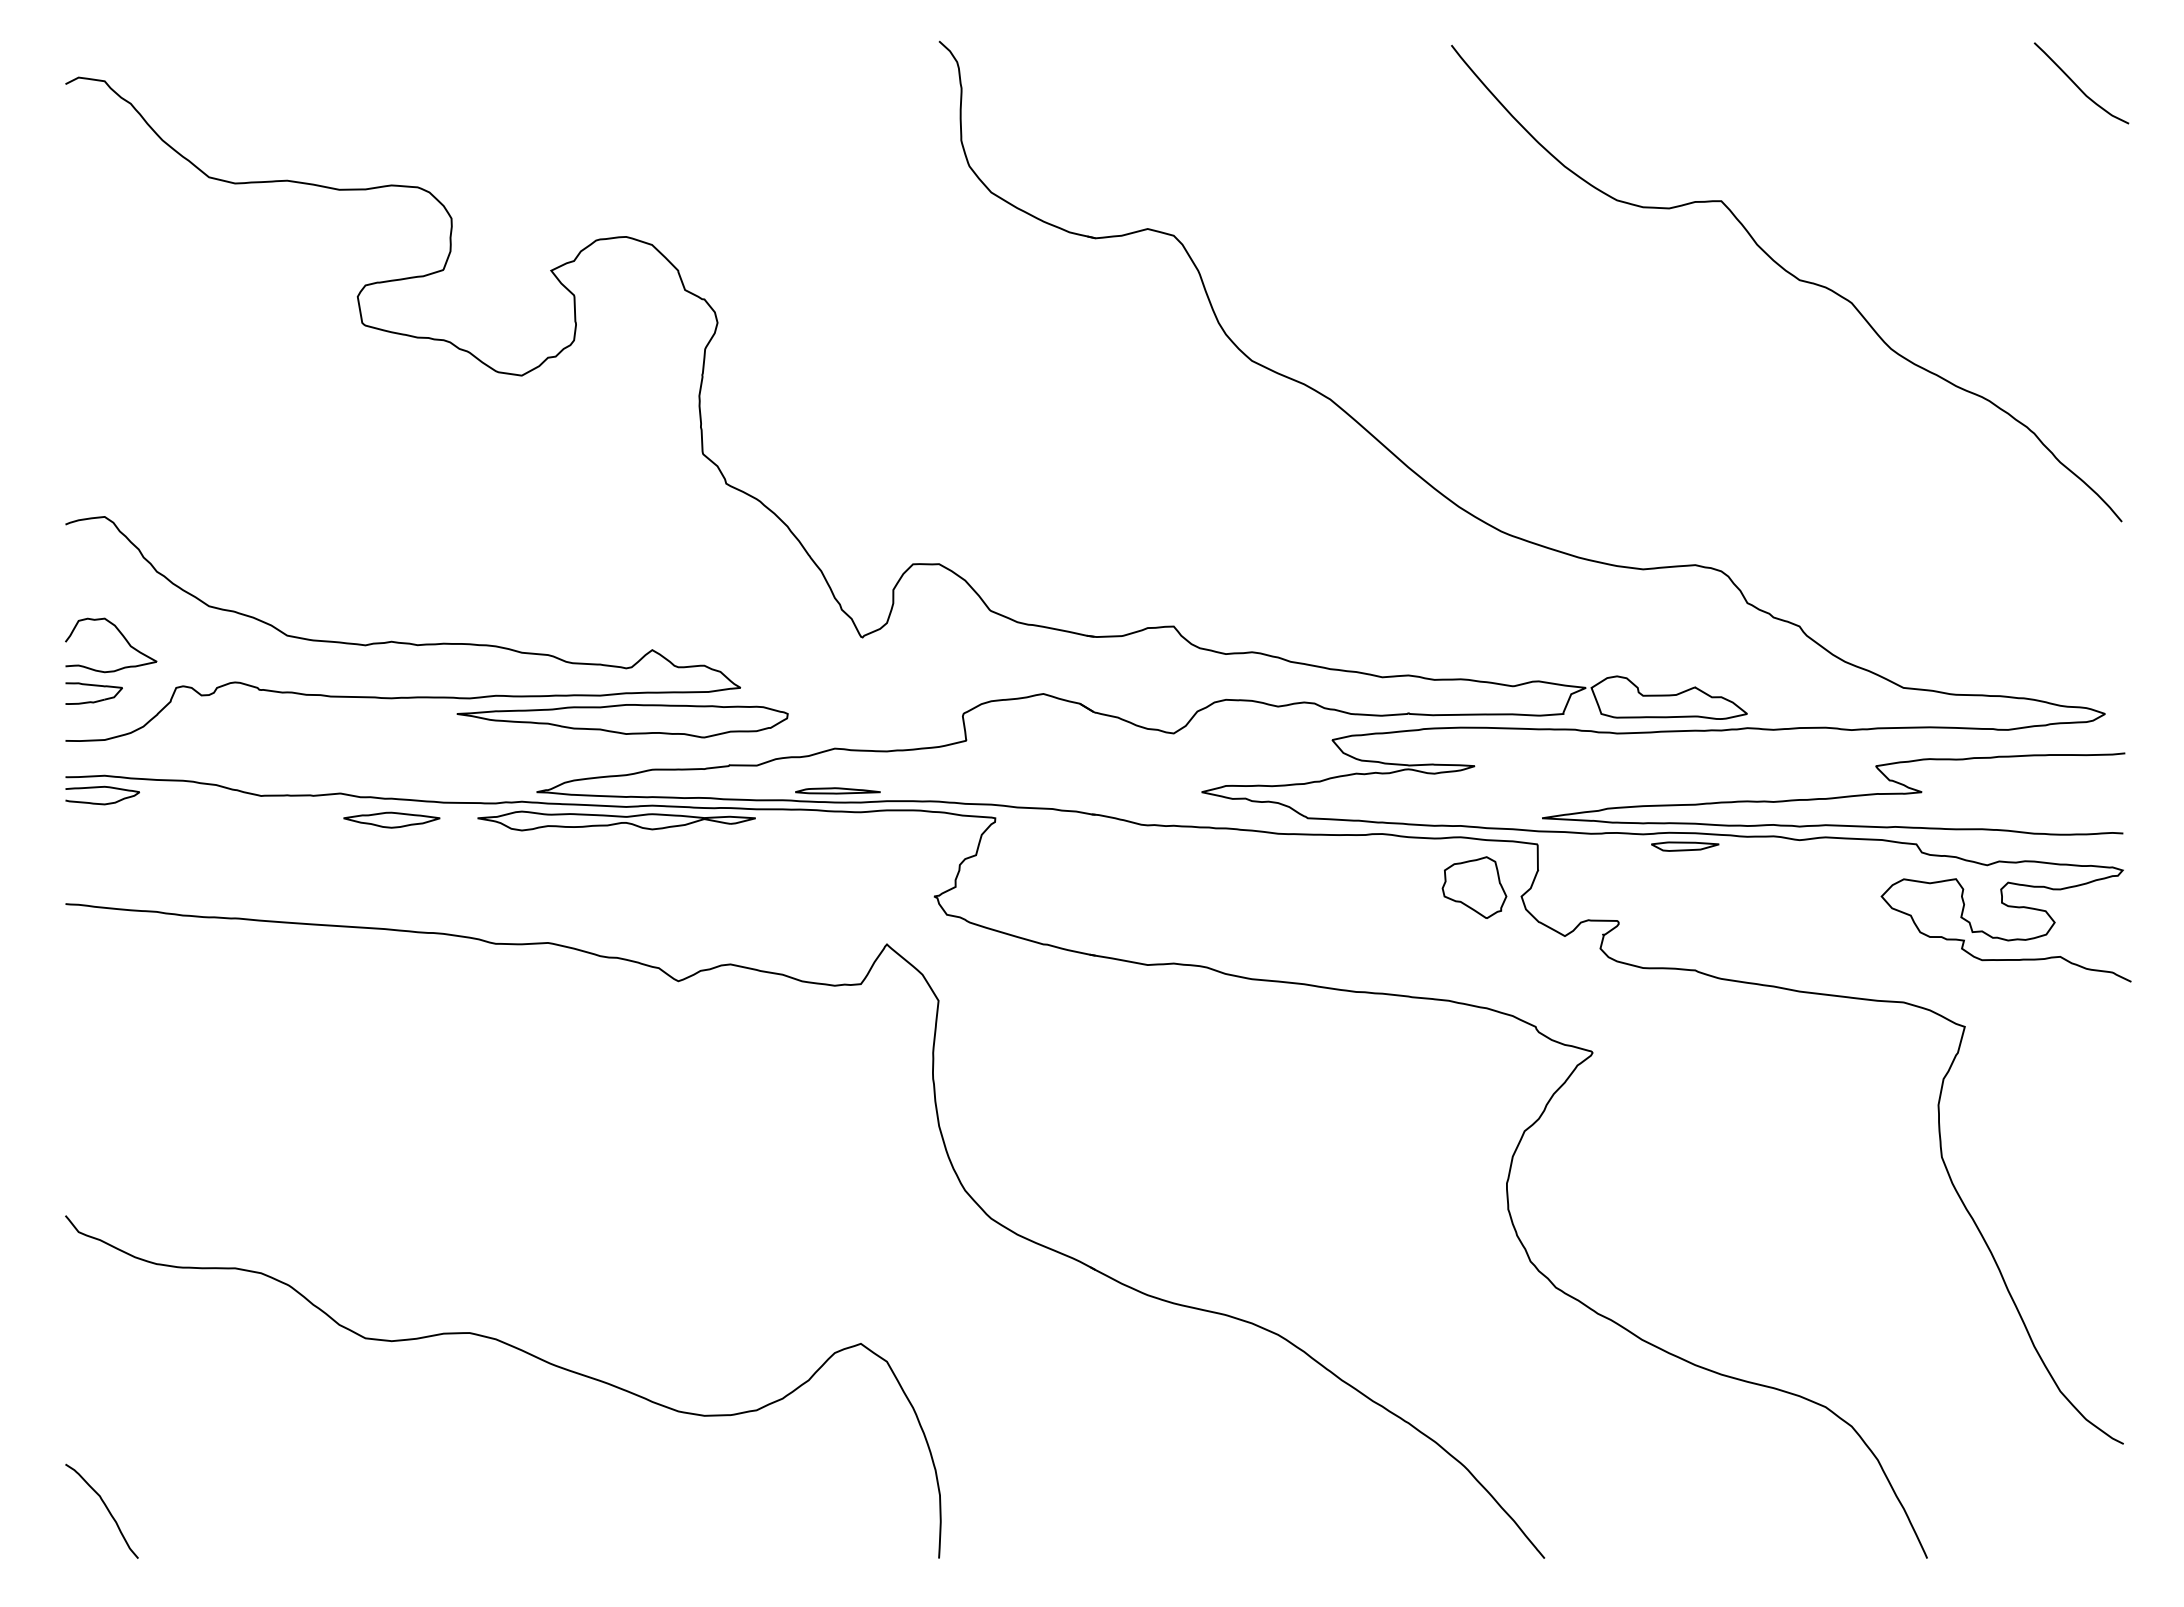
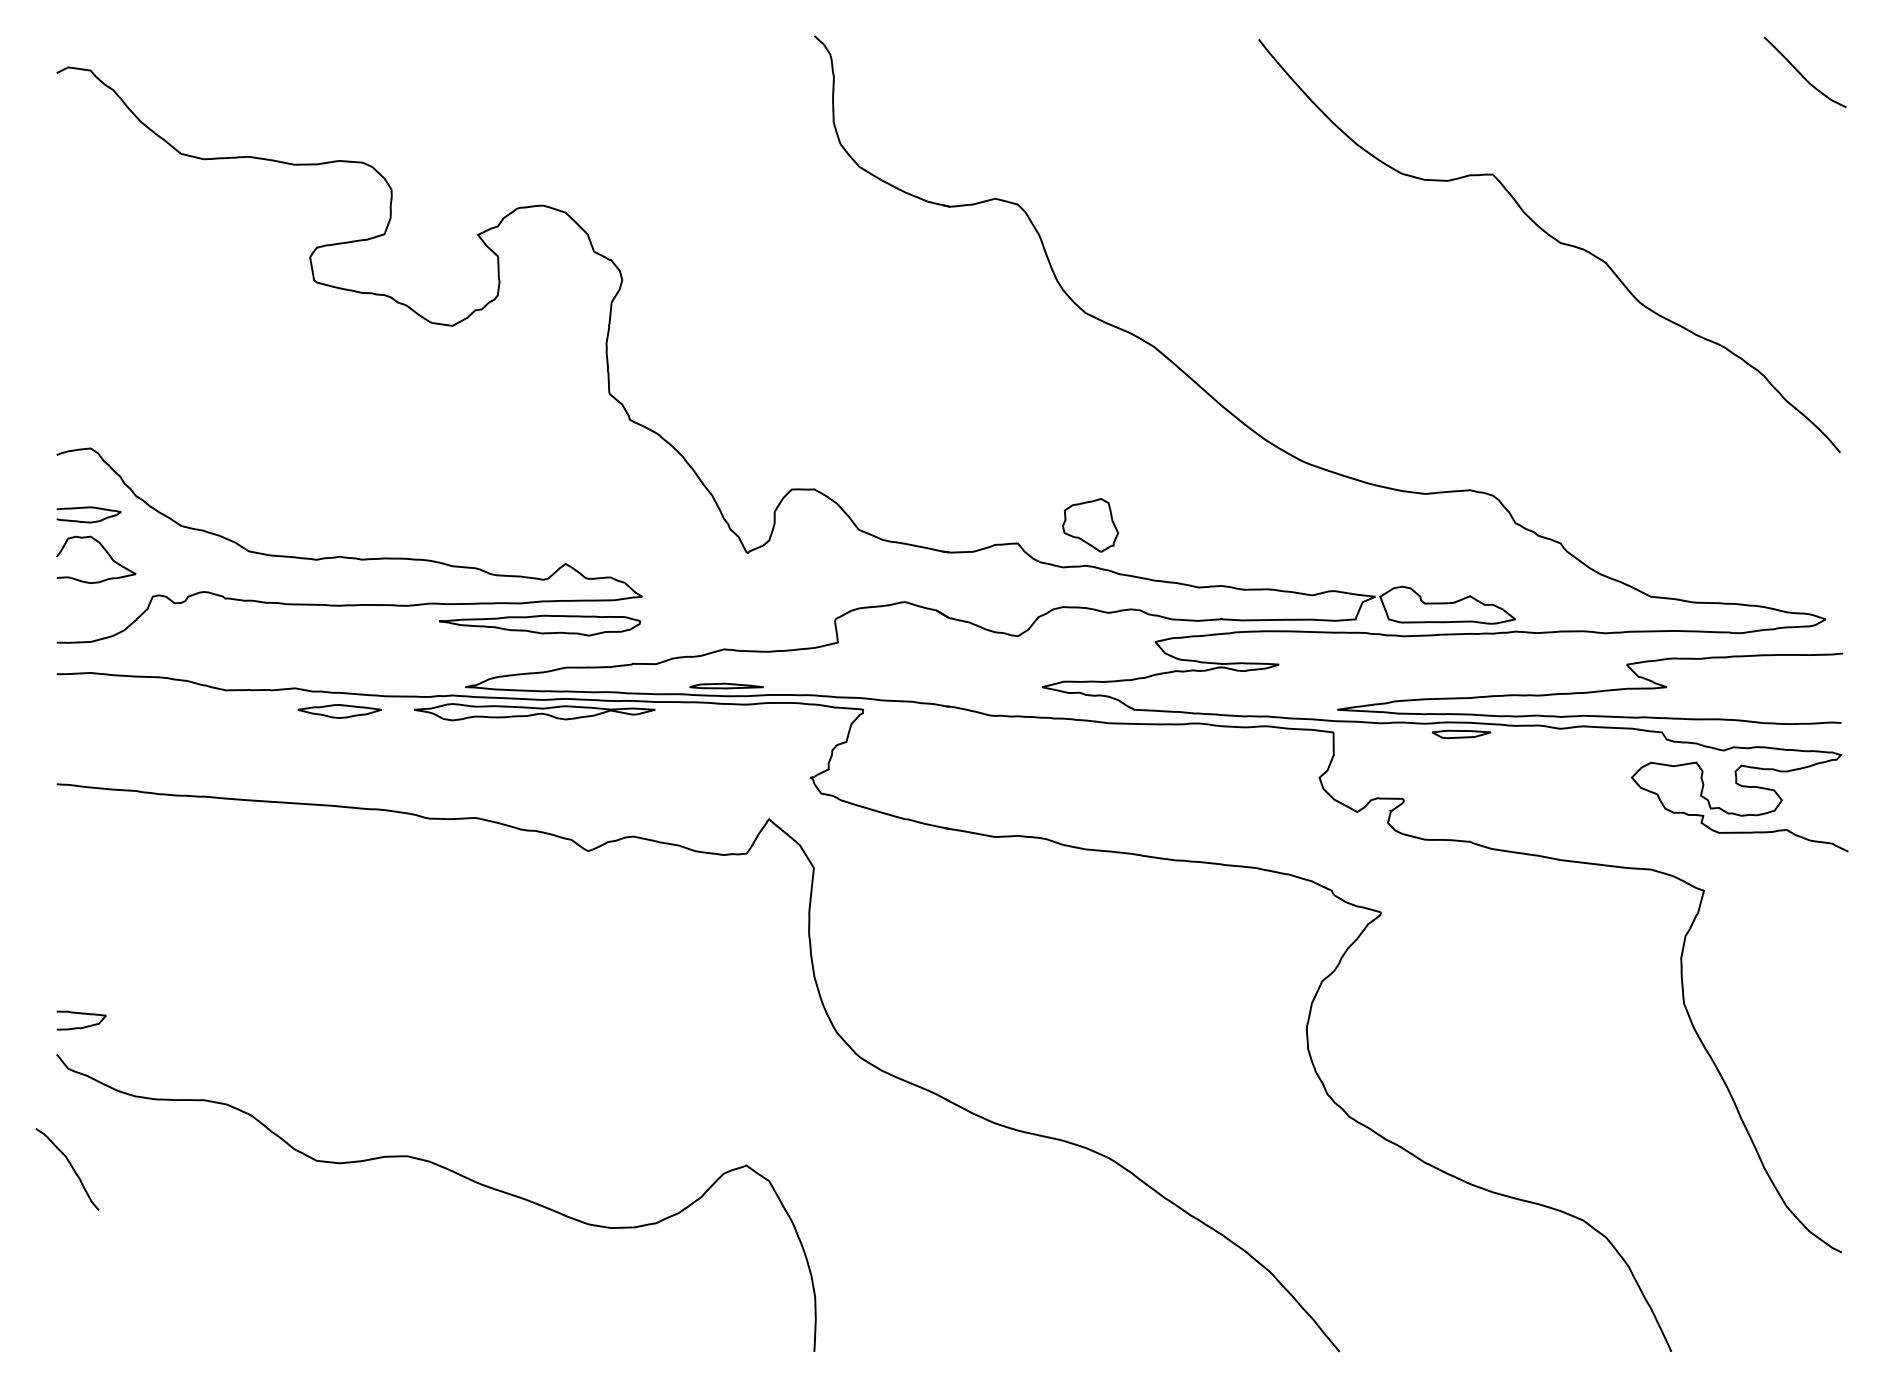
part: (93, 686) -> (81, 1014), moved
part: (622, 721) -> (539, 625), size x0.7
curve: (102, 787) -> (88, 507), moved
part: (1474, 887) -> (1090, 525), moved
curve: (105, 1507) -> (70, 1166), moved

